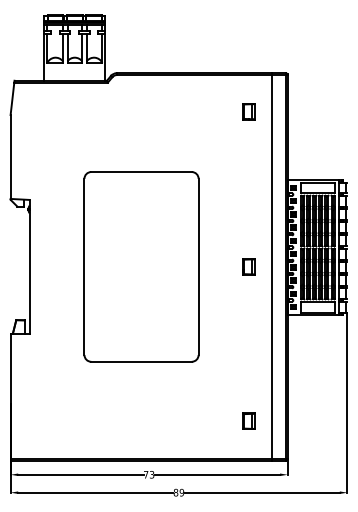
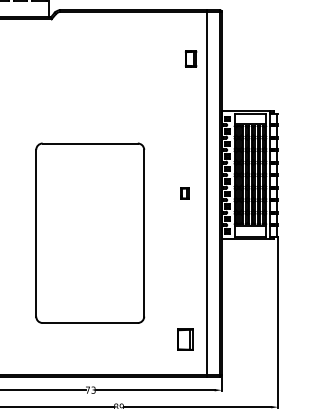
part: (248, 111) -> (190, 58), moved
part: (141, 266) -> (90, 232), moved
part: (248, 266) -> (184, 193), size x0.7
part: (248, 420) -> (184, 338), size x1.4

